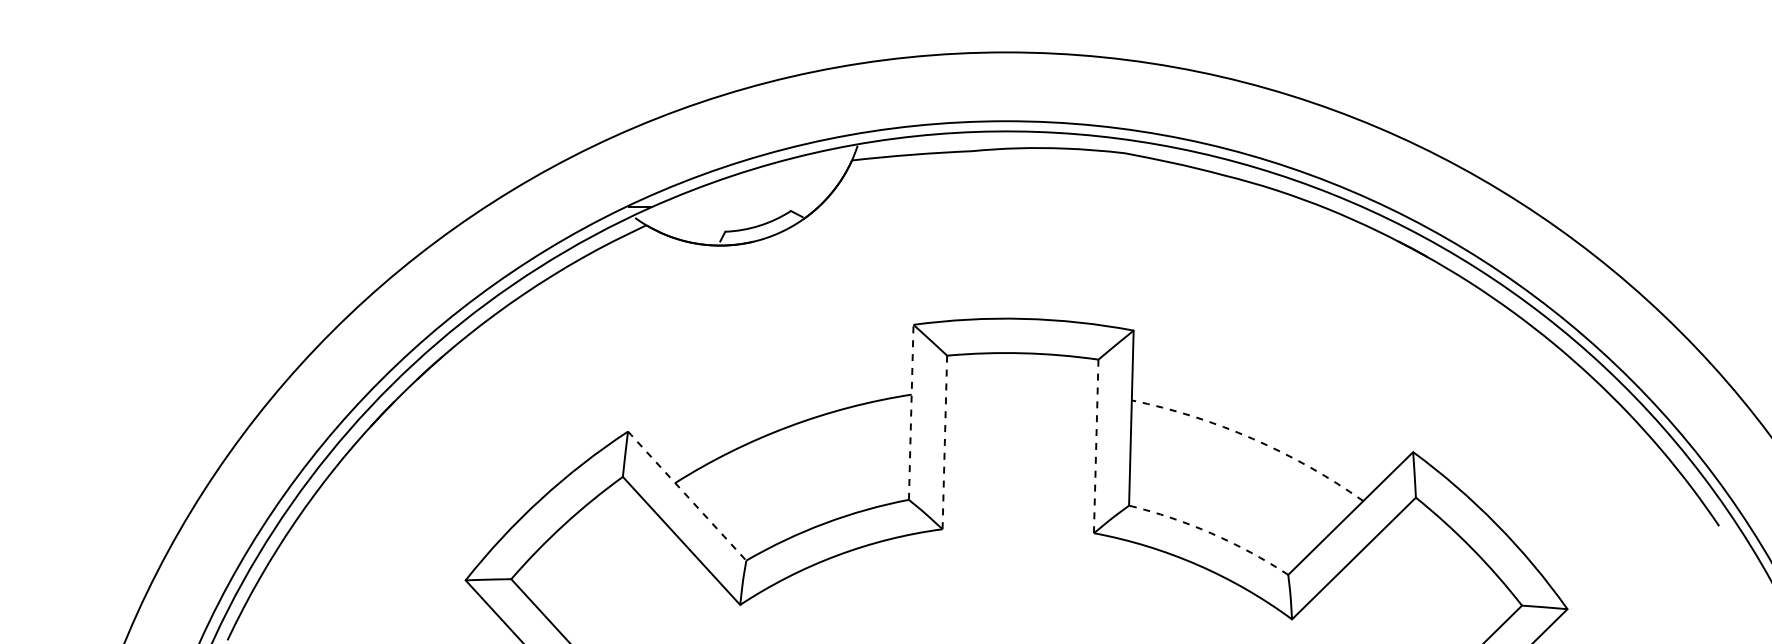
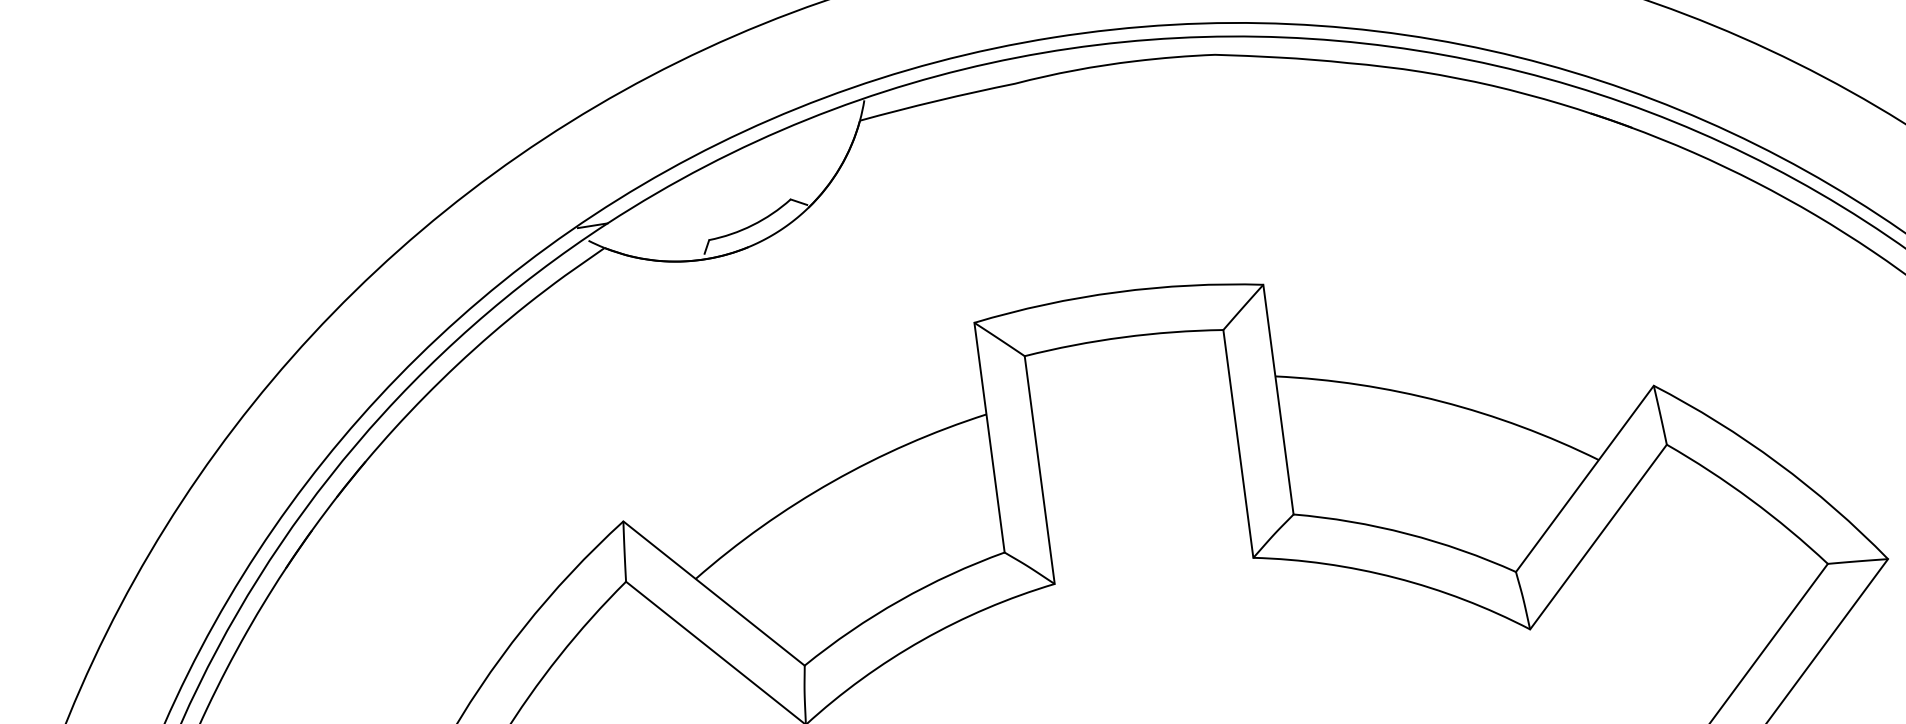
line: (911, 412) -> (989, 437), dashed -> solid
arc: (1252, 438) -> (1440, 401), dashed -> solid
line: (944, 442) -> (1039, 470), dashed -> solid
line: (1096, 446) -> (1238, 443), dashed -> solid
line: (687, 496) -> (714, 593), dashed -> solid
arc: (1211, 533) -> (1407, 533), dashed -> solid

